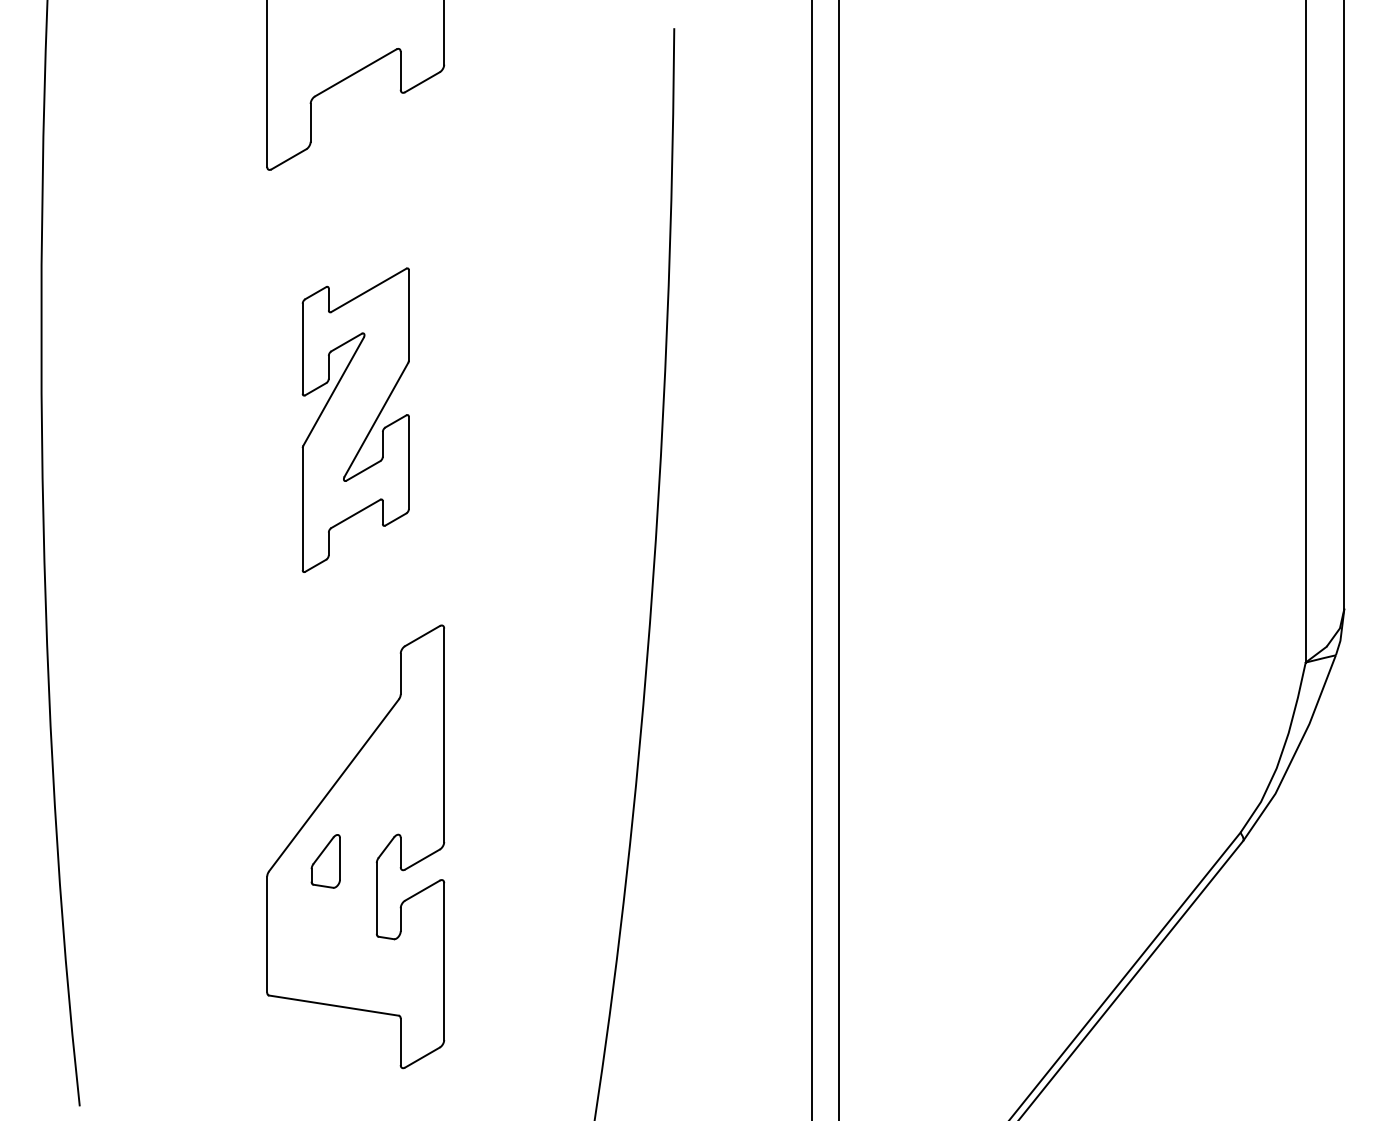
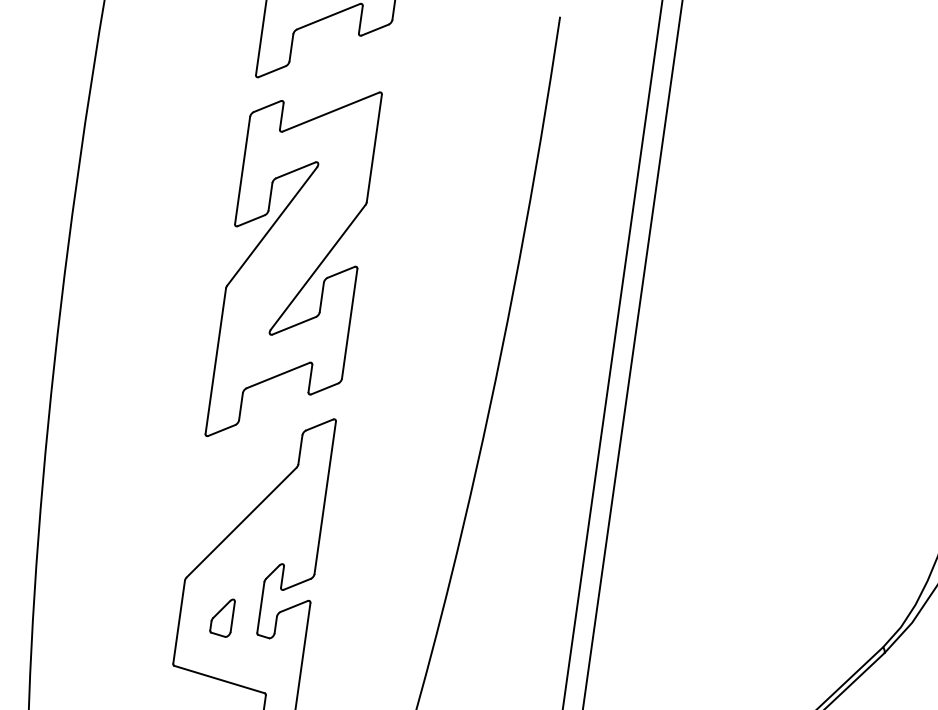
part: (355, 420) -> (293, 264), size x1.67
part: (325, 861) -> (222, 617), moved

